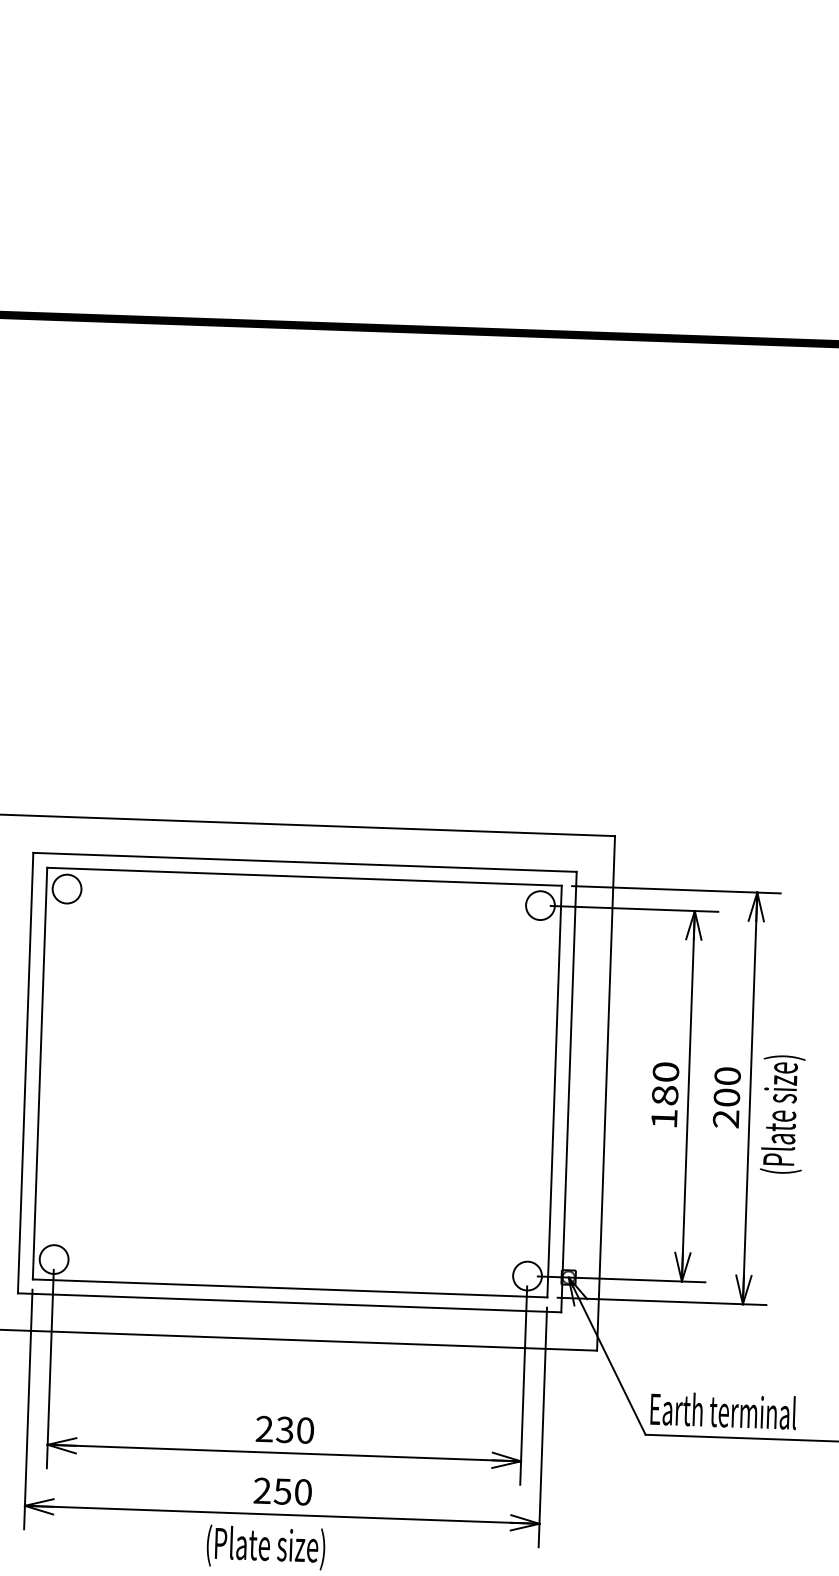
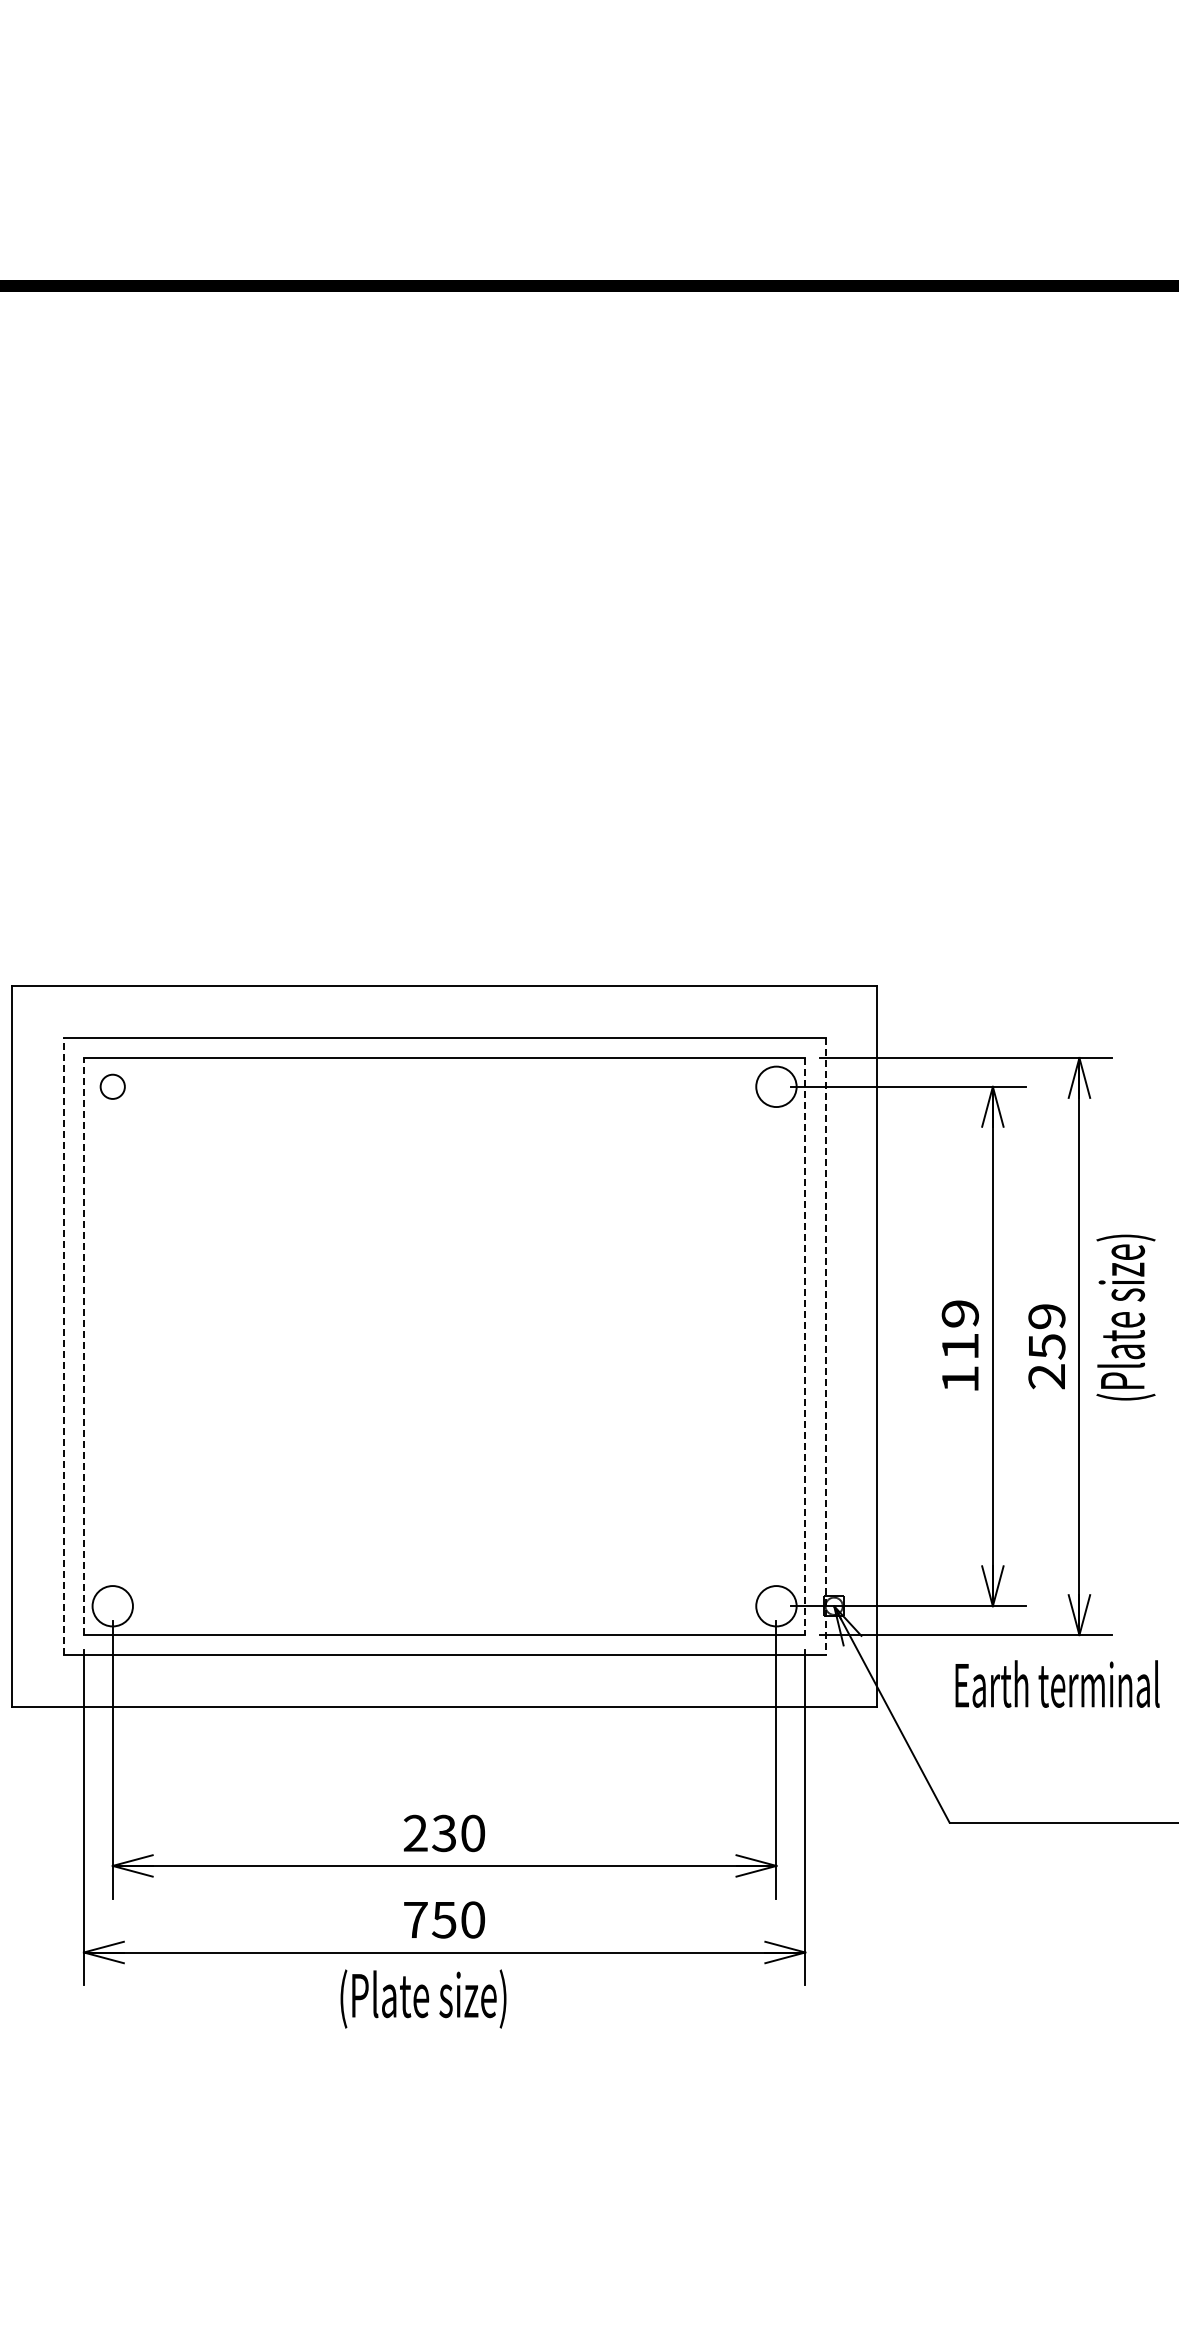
circle: (66, 888) -> (112, 1086), size x0.6
line: (25, 1073) -> (63, 1346), solid -> dashed
line: (39, 1073) -> (83, 1346), solid -> dashed
text: (664, 1083) -> (959, 1330), 180 -> 119
text: (726, 1086) -> (1046, 1331), 200 -> 259
line: (554, 1091) -> (805, 1346), solid -> dashed
line: (568, 1092) -> (825, 1346), solid -> dashed
text: (782, 1114) -> (1125, 1317), moved
text: (723, 1410) -> (1057, 1683), moved
text: (262, 1490) -> (415, 1919), 250 -> 750

